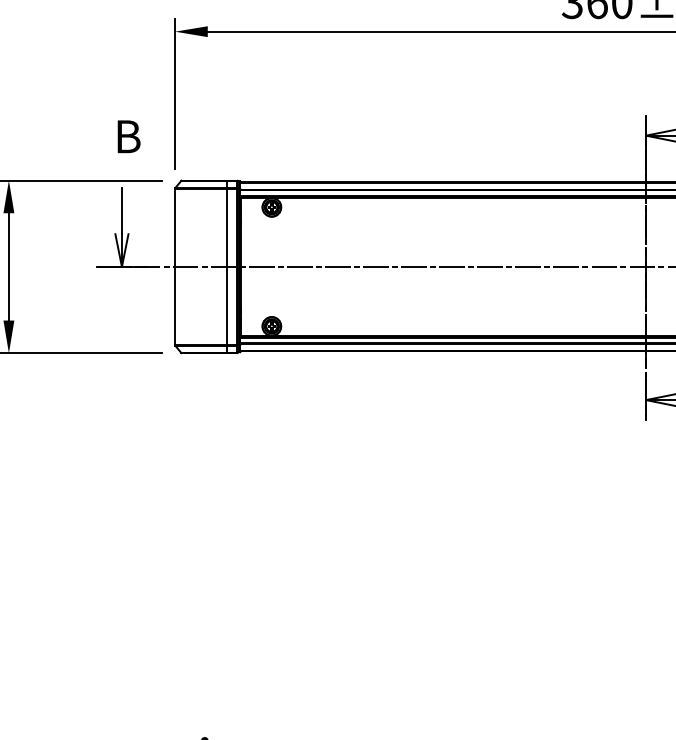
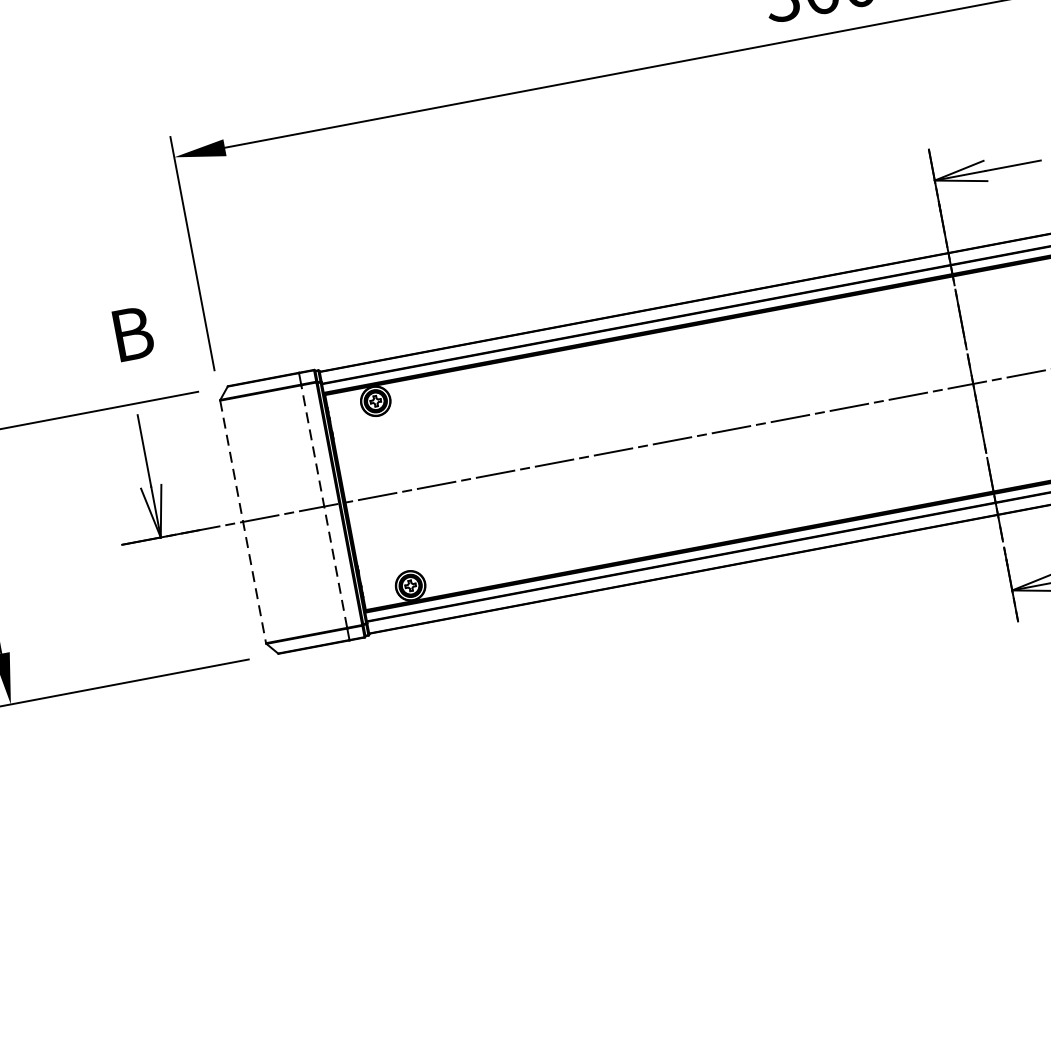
line: (227, 266) -> (324, 505), solid -> dashed
line: (175, 267) -> (244, 522), solid -> dashed

